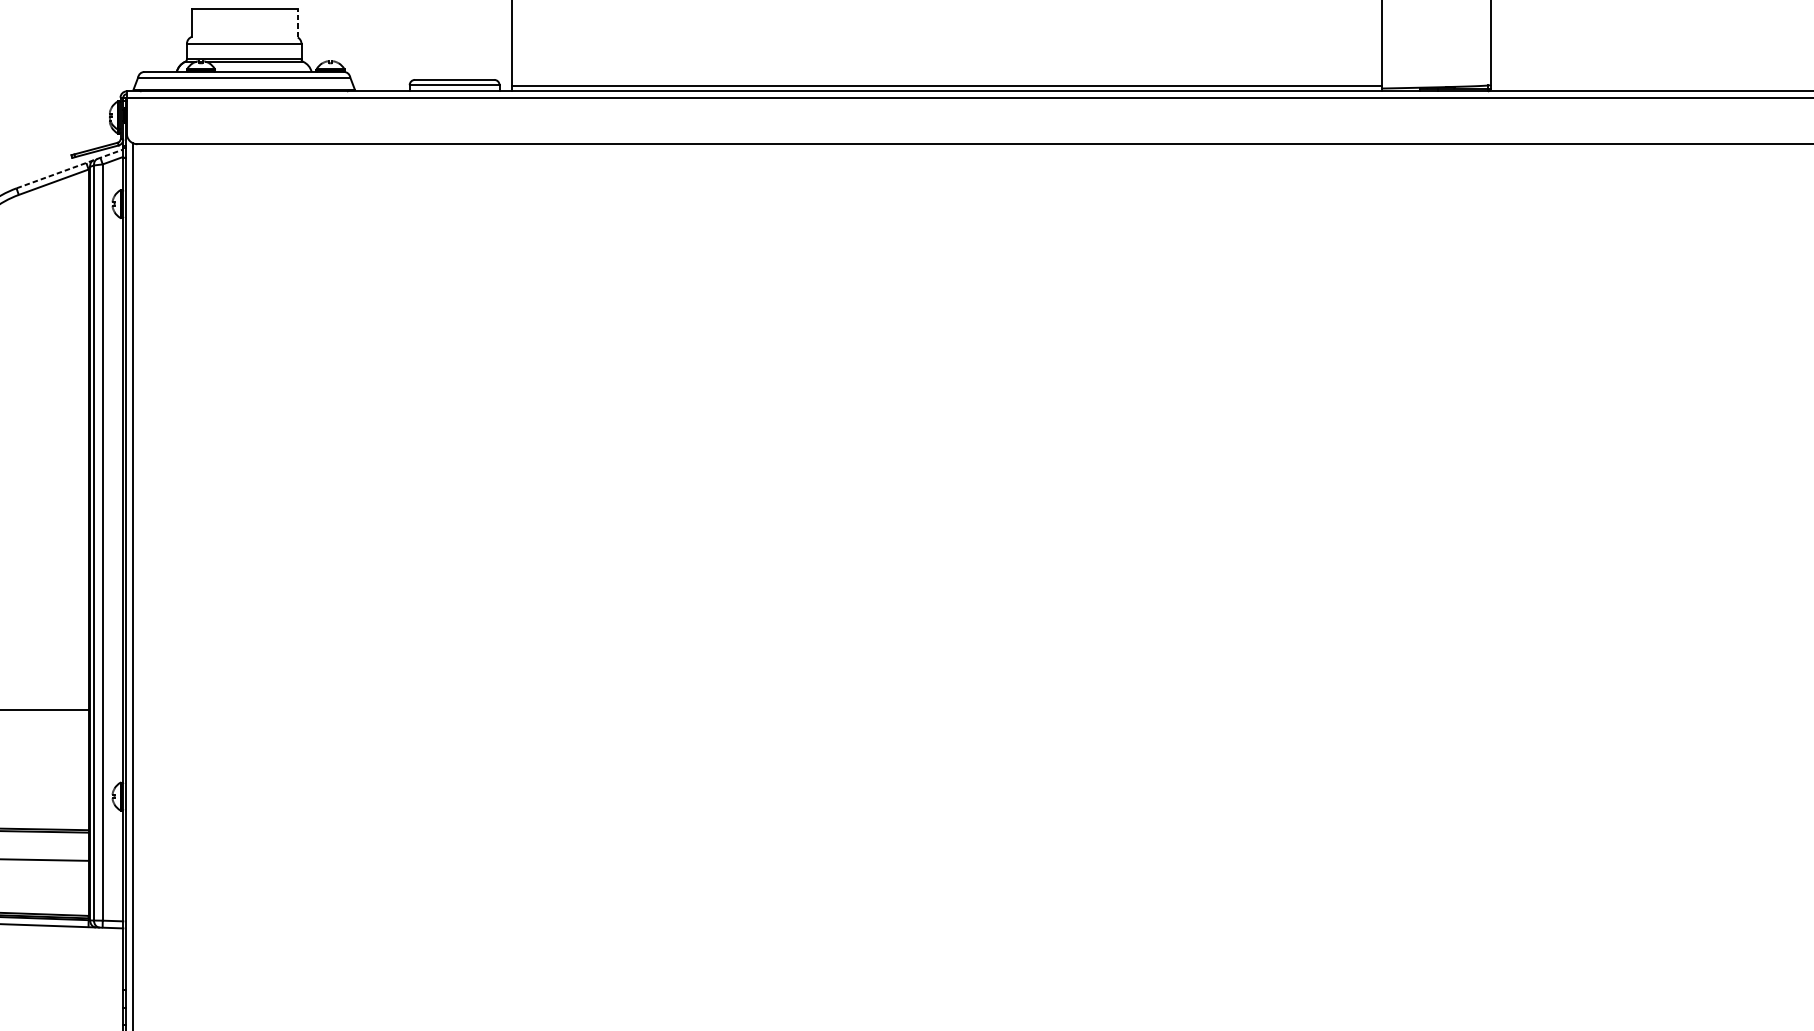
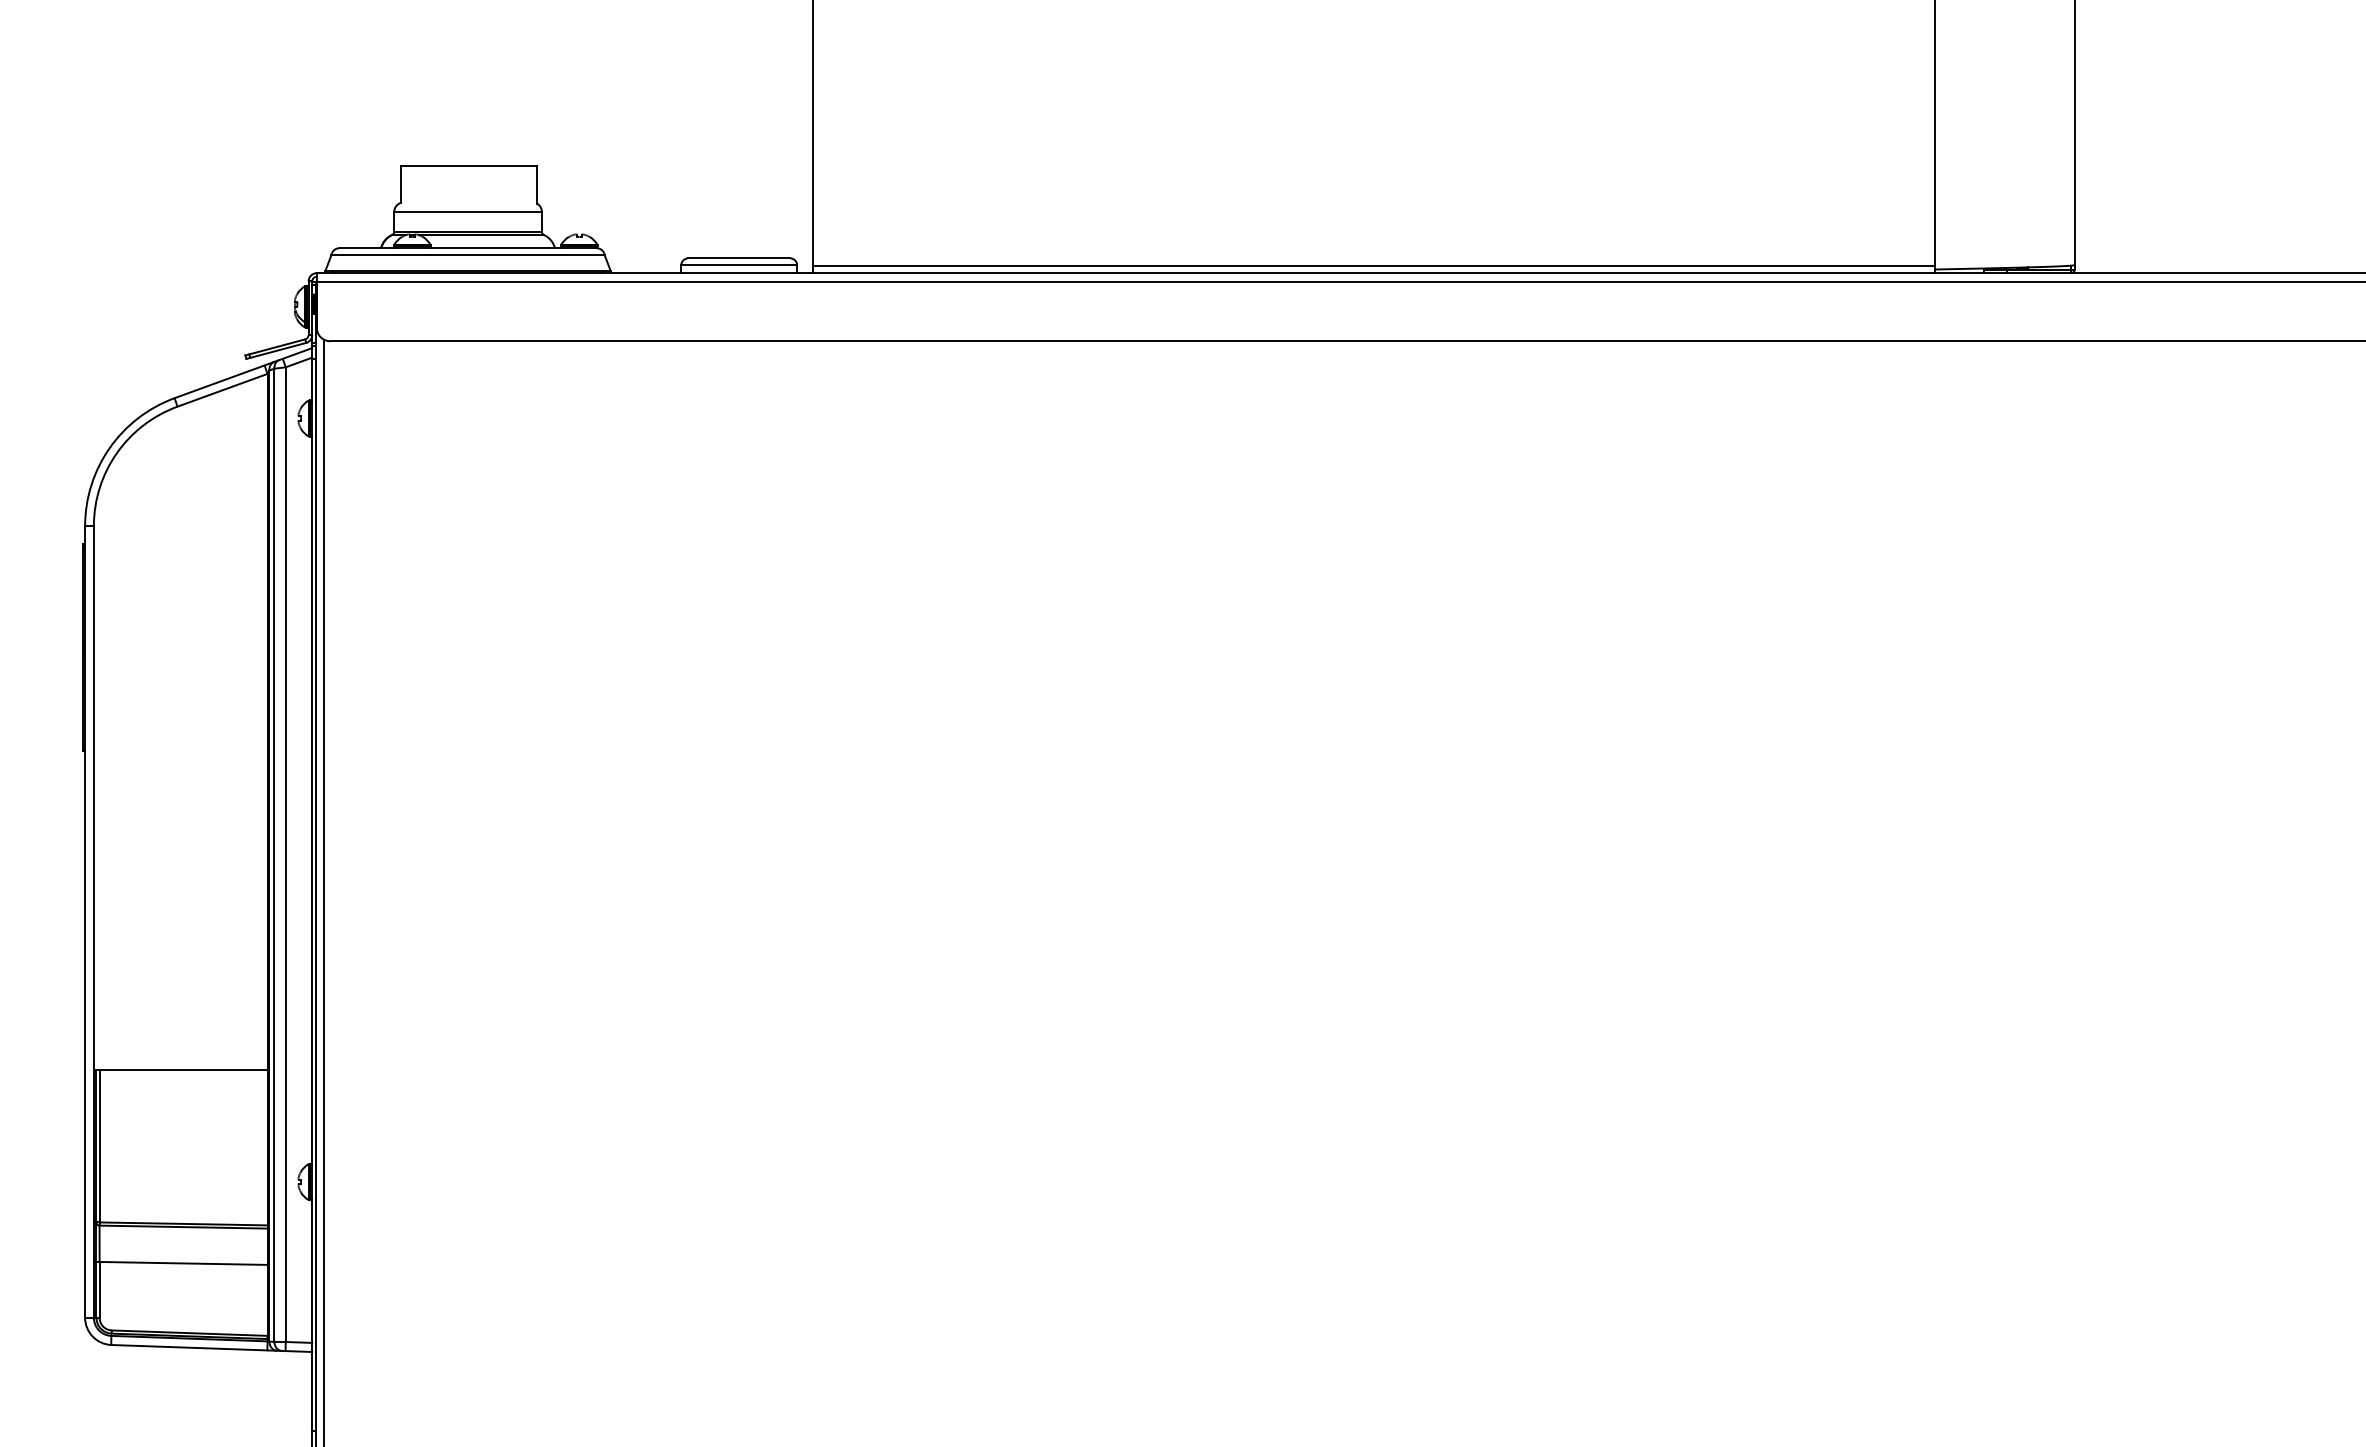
line: (298, 23) -> (537, 185), dashed -> solid
line: (69, 168) -> (243, 372), dashed -> solid

